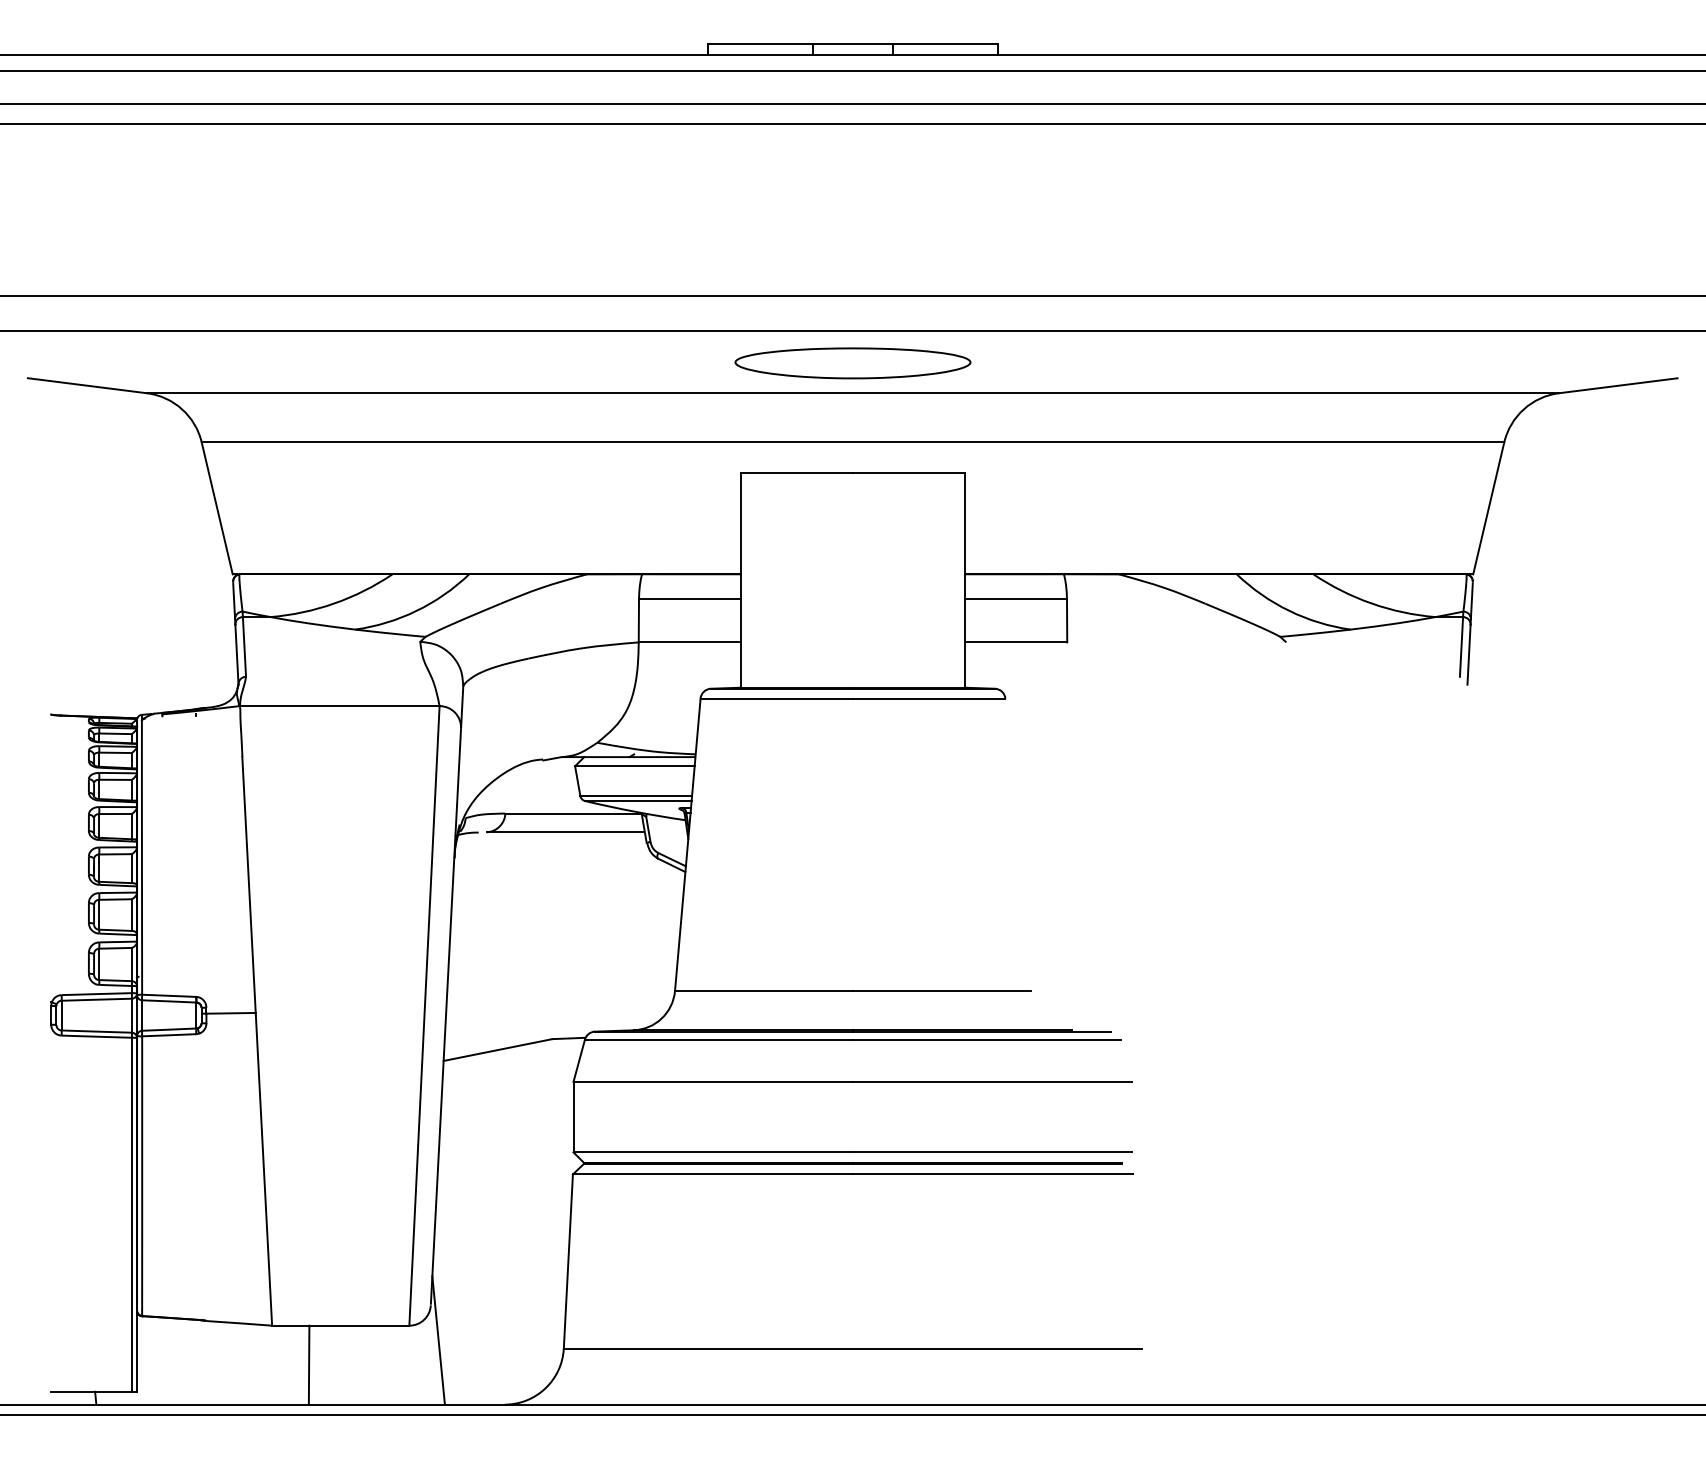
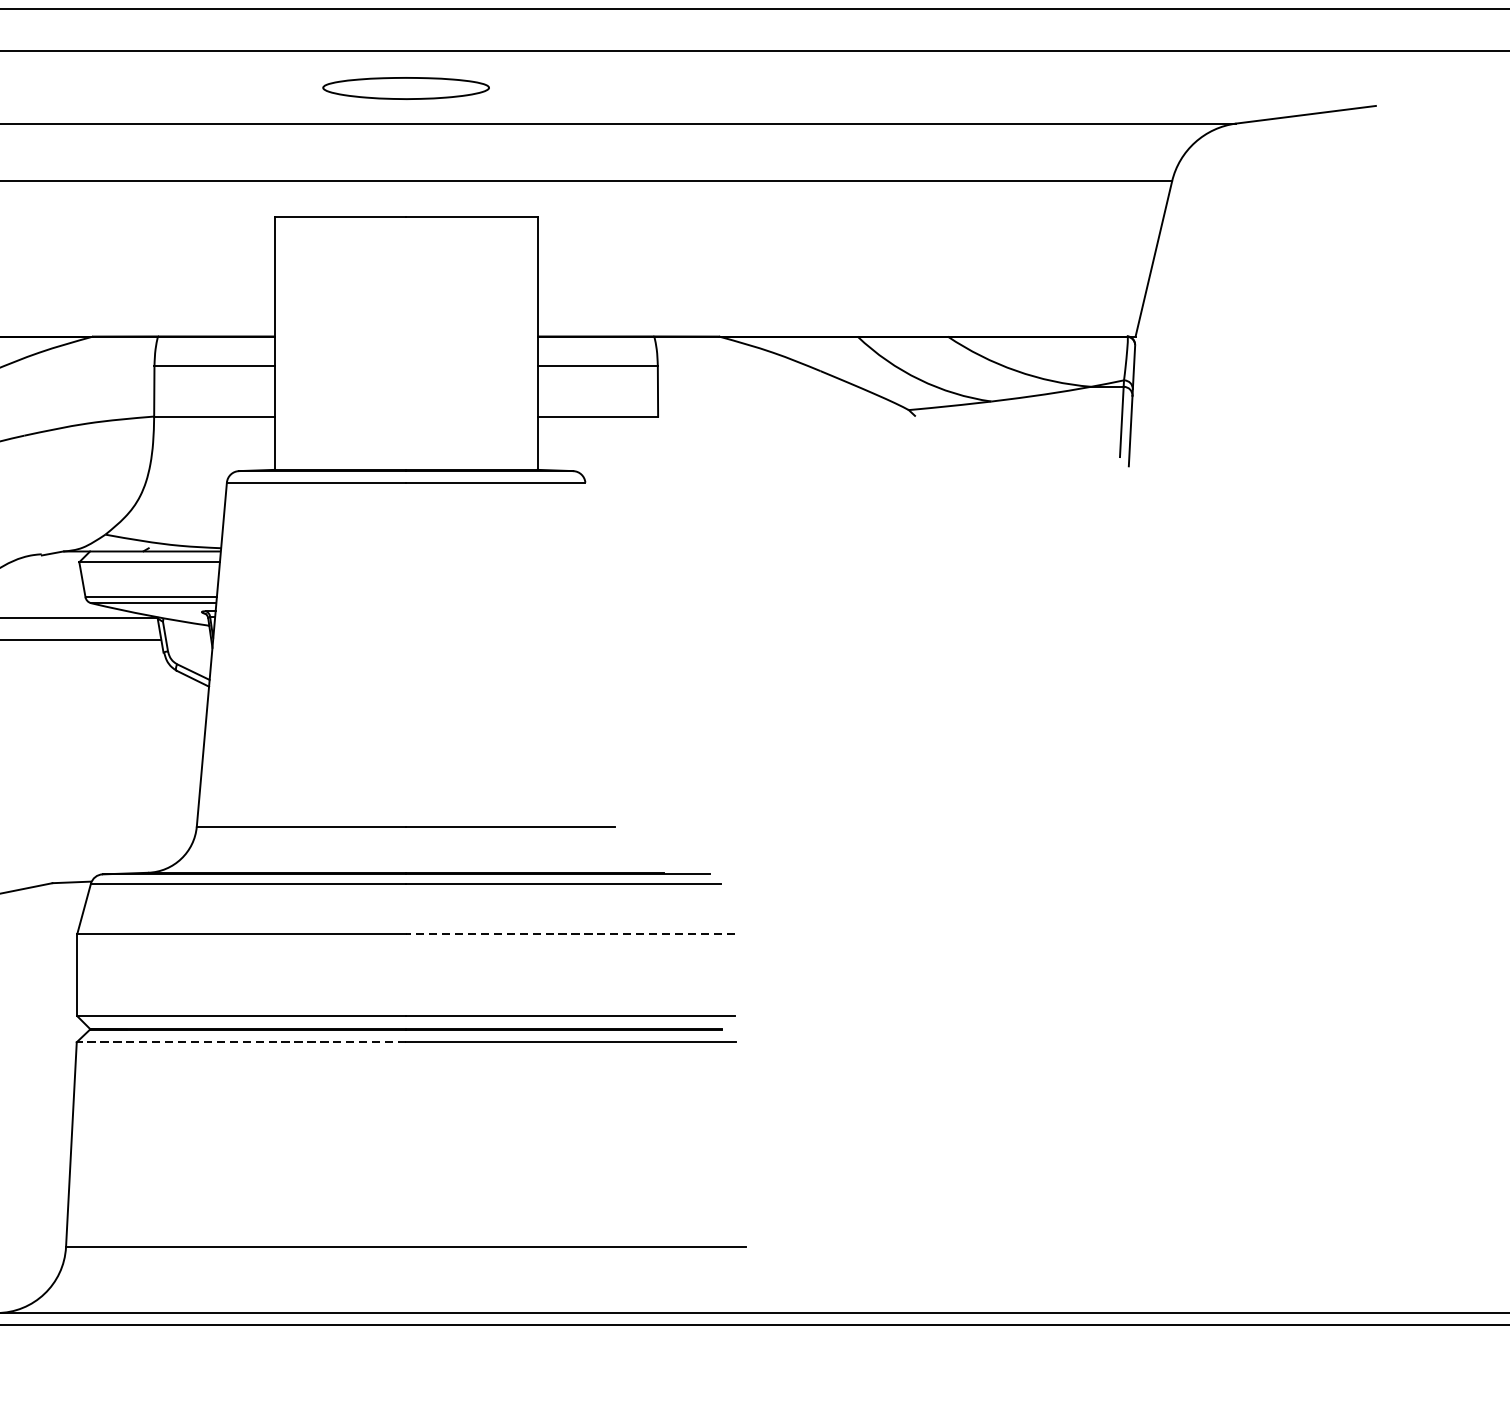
part: (852, 363) -> (405, 88), size x0.6
line: (992, 1081) -> (570, 933), solid -> dashed
line: (712, 1174) -> (240, 1042), solid -> dashed

